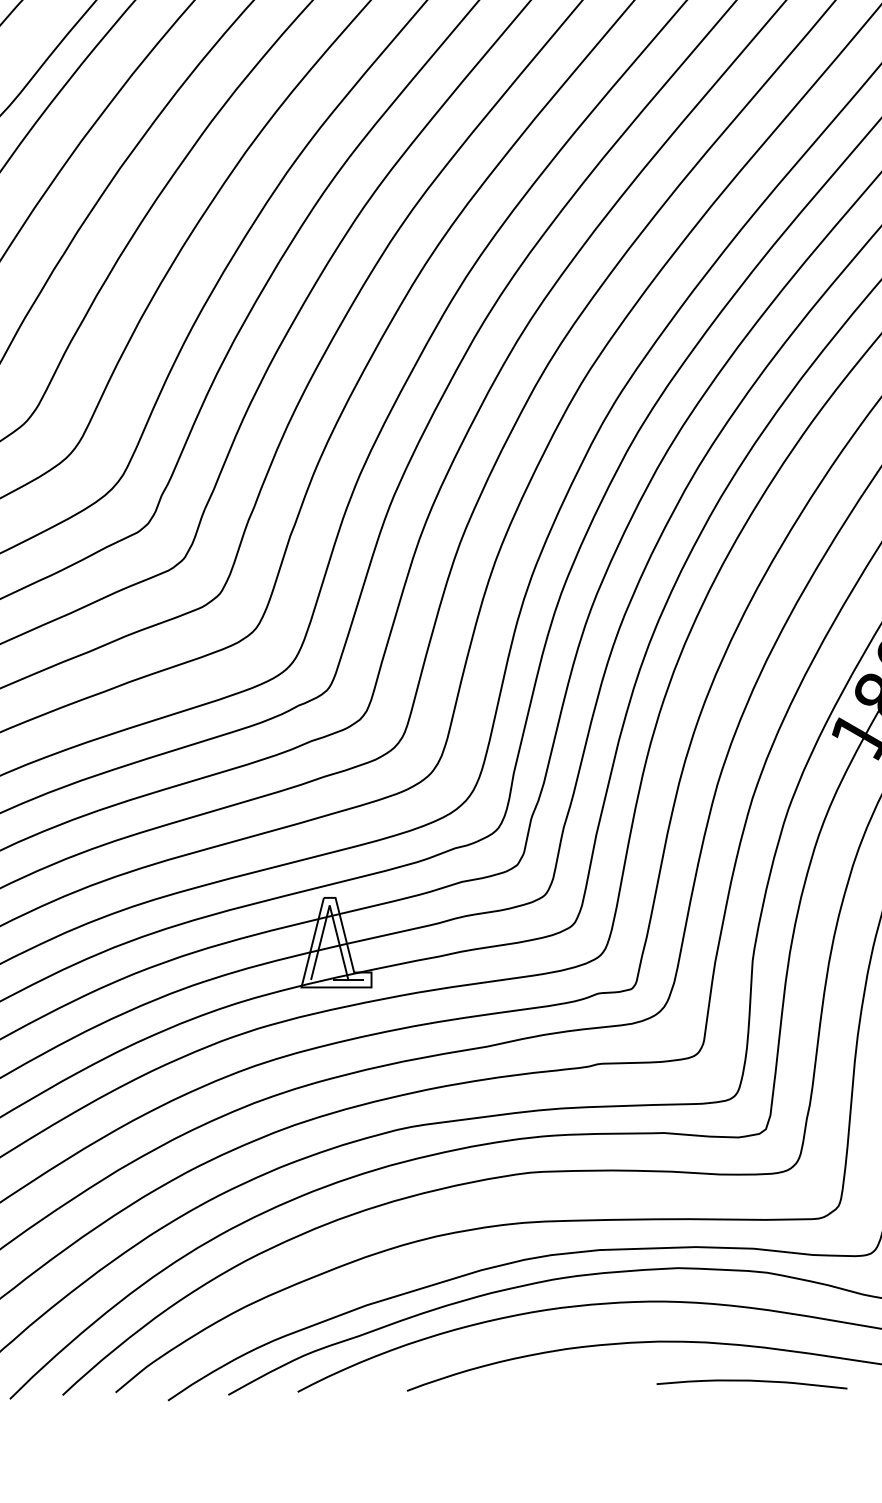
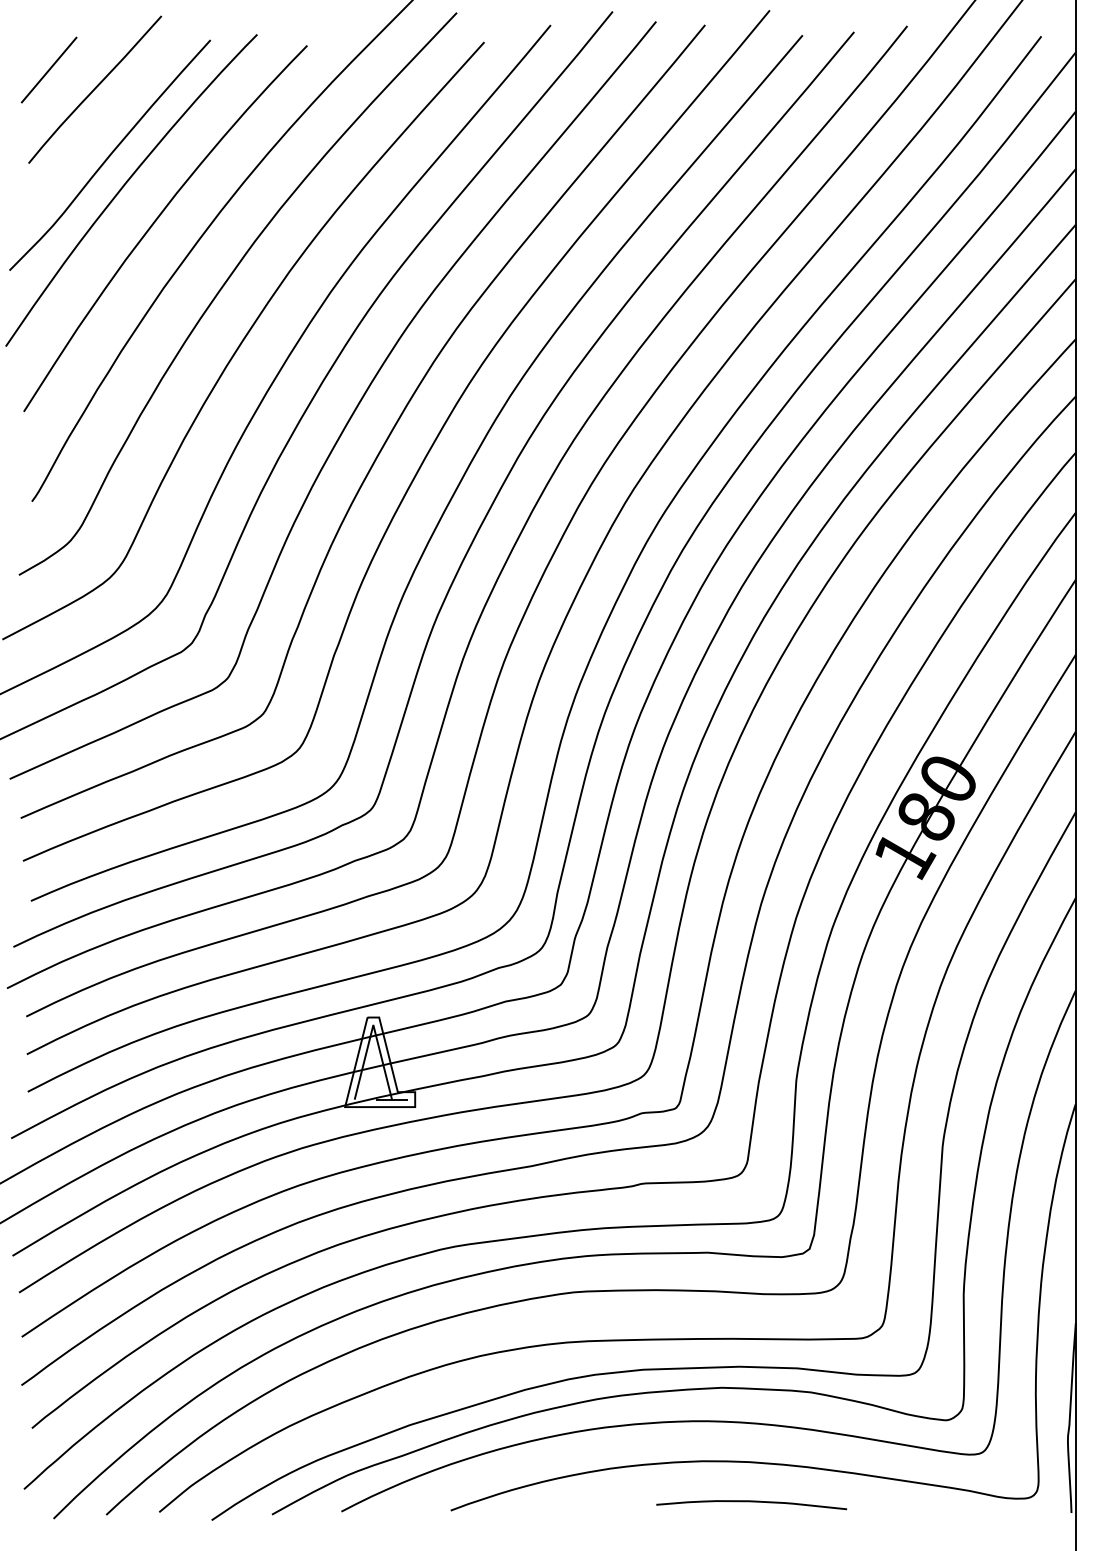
curve: (751, 1381) -> (751, 1502), moved

